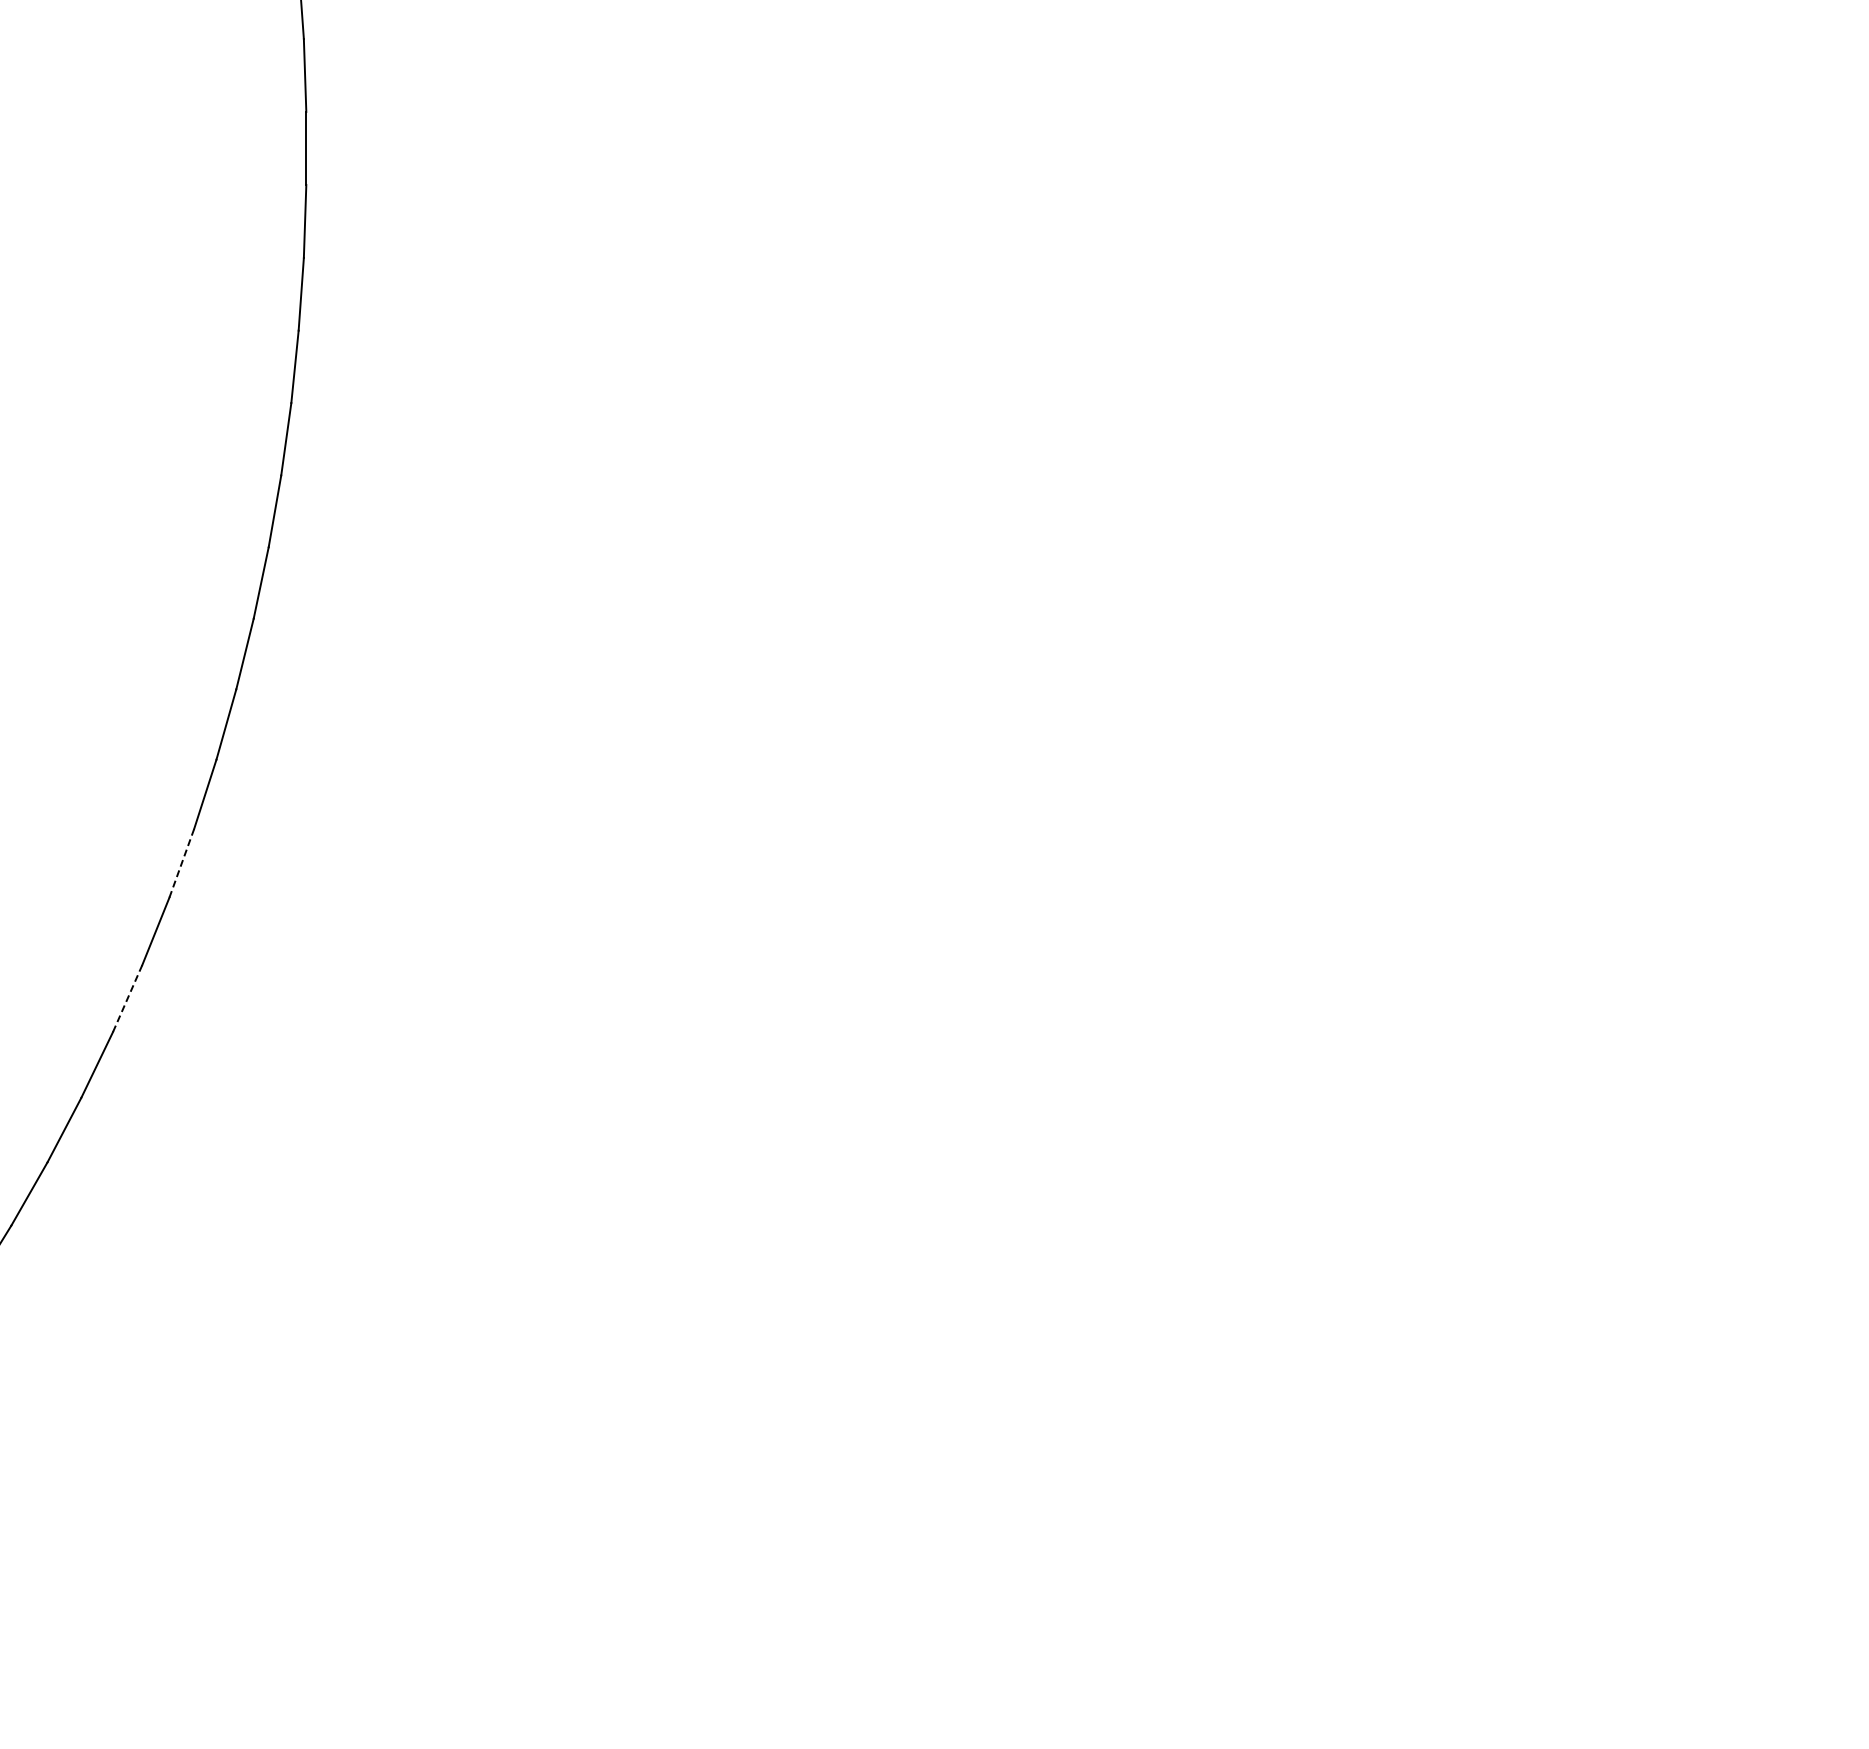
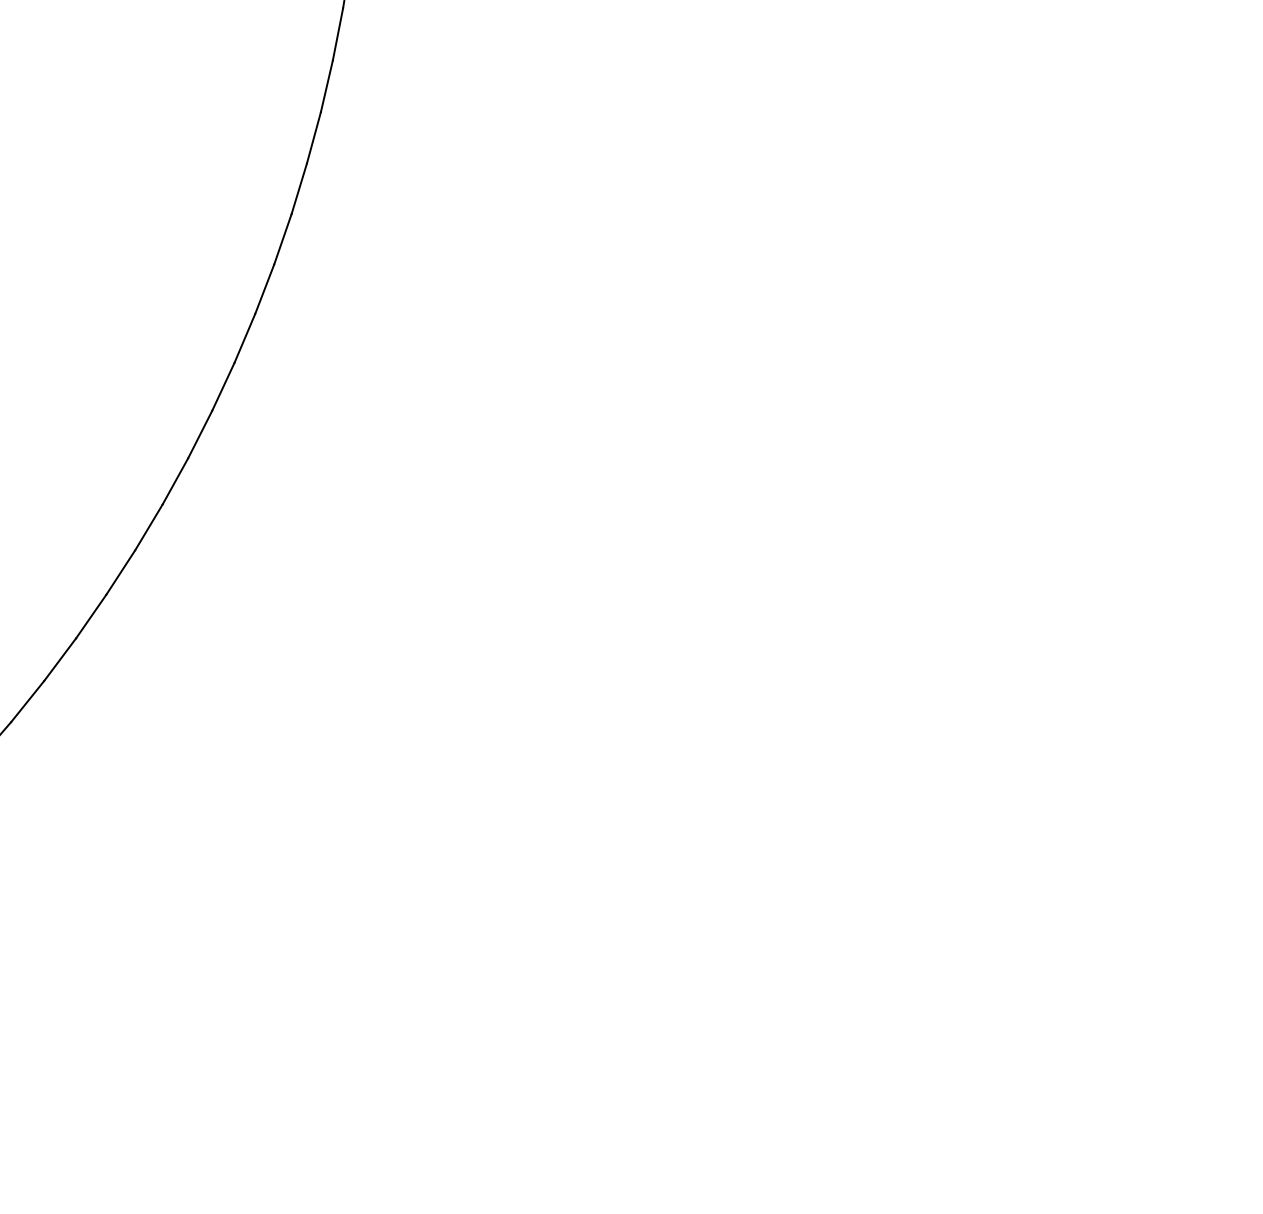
line: (181, 863) -> (148, 527), dashed -> solid
line: (127, 999) -> (91, 617), dashed -> solid

